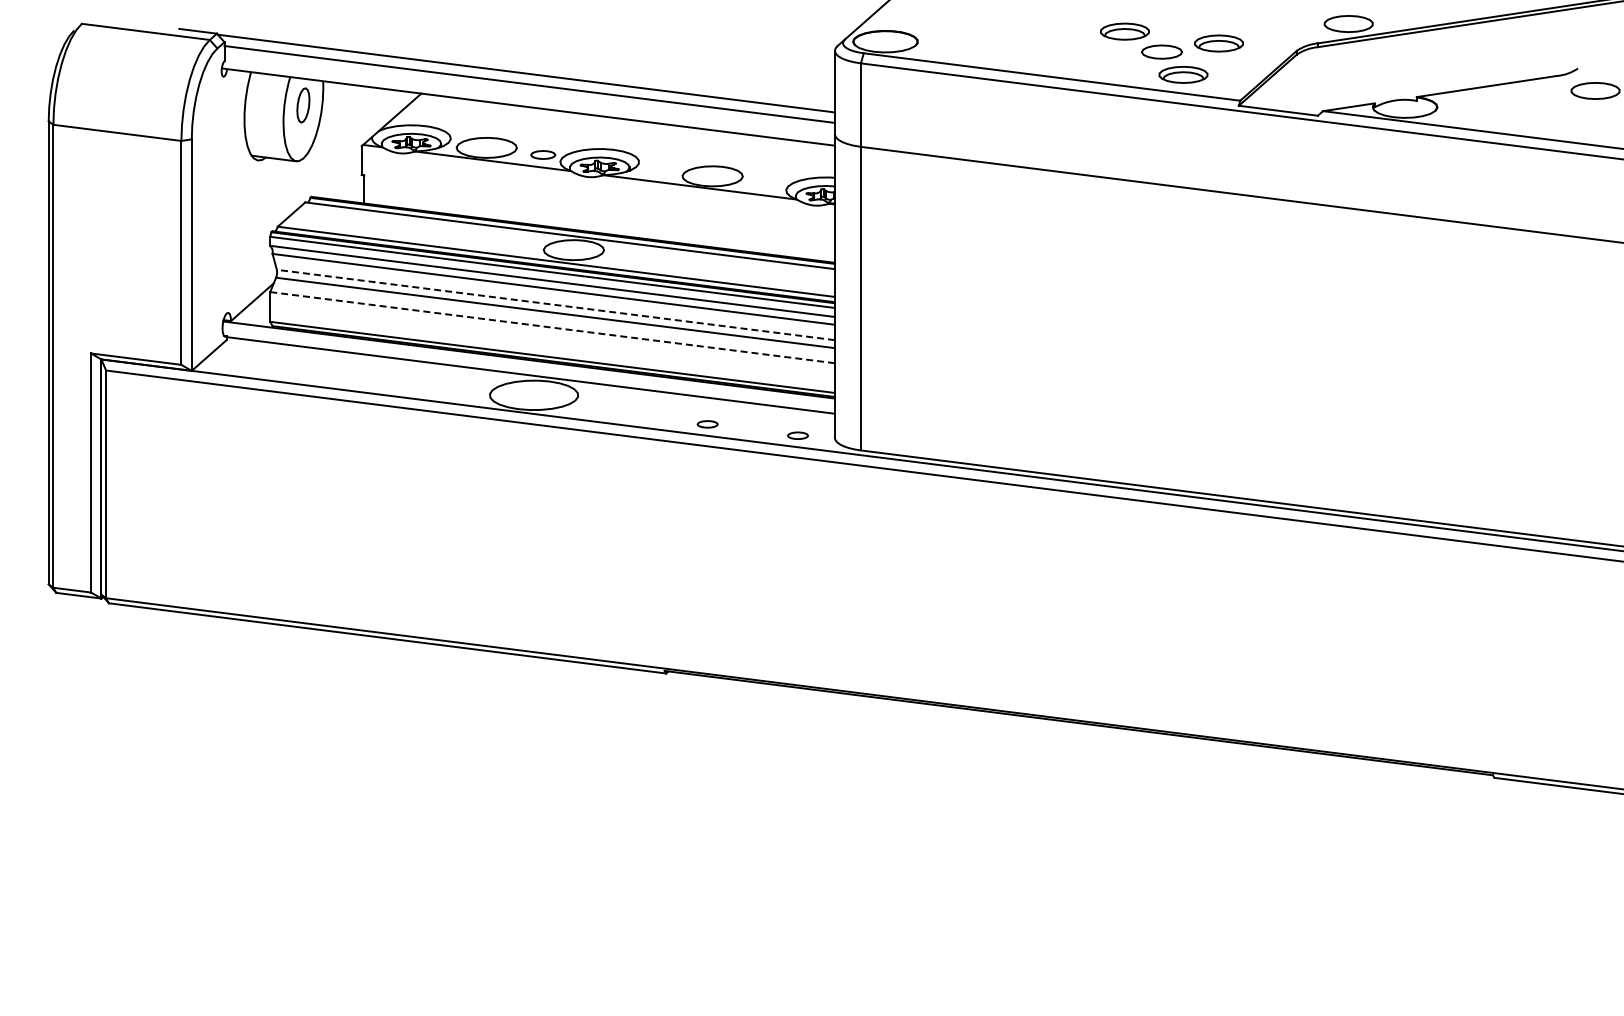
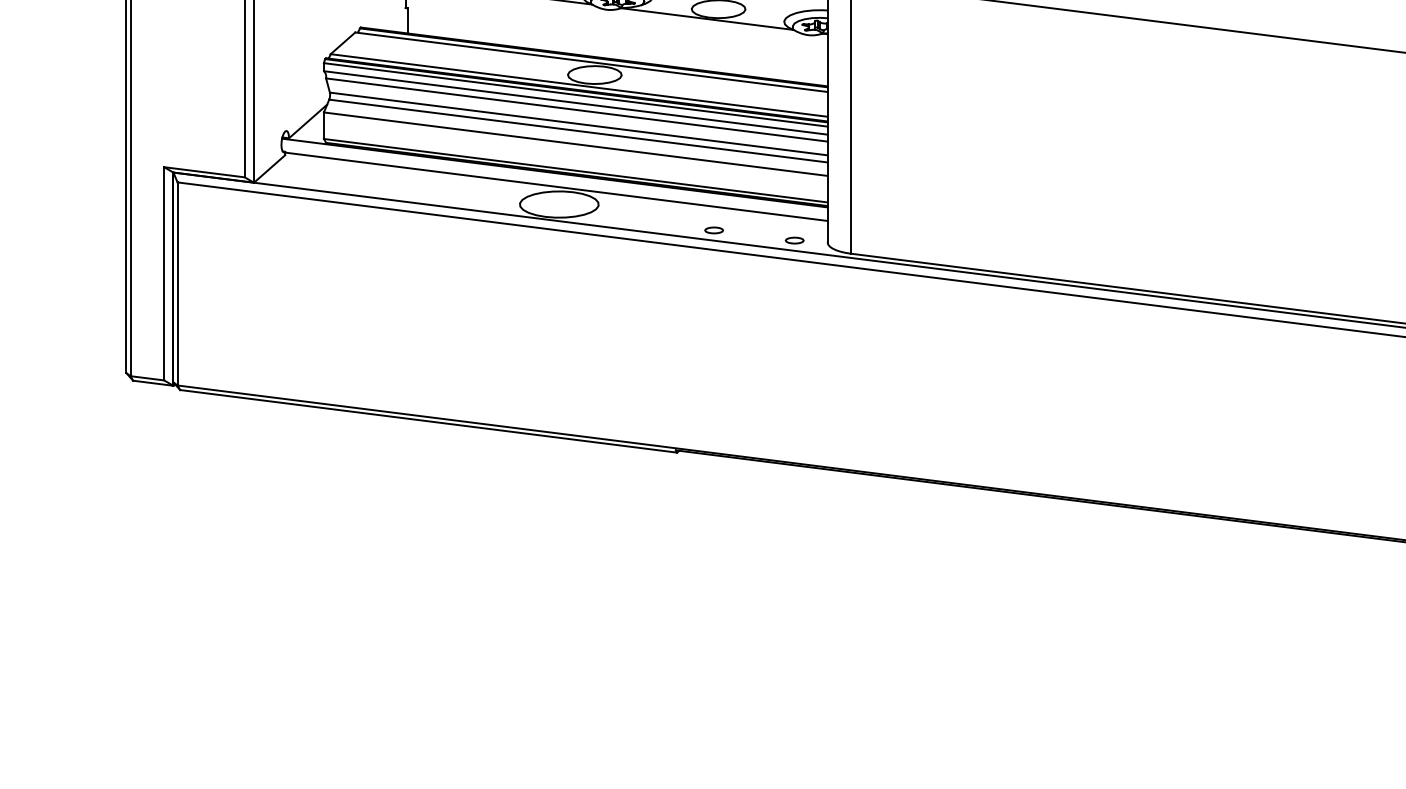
line: (555, 304) -> (578, 123), dashed -> solid
line: (552, 327) -> (575, 144), dashed -> solid

